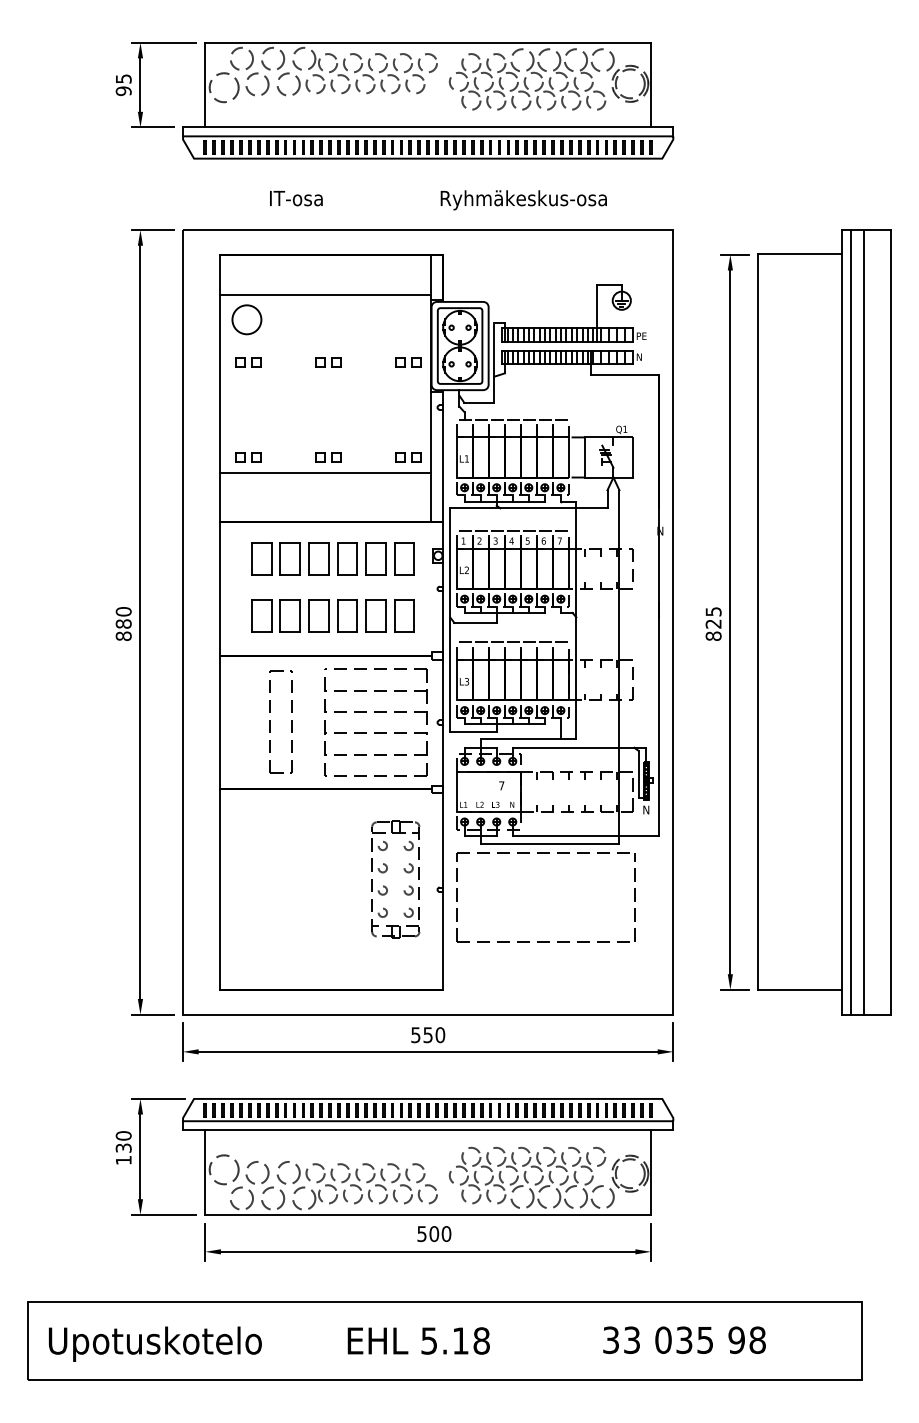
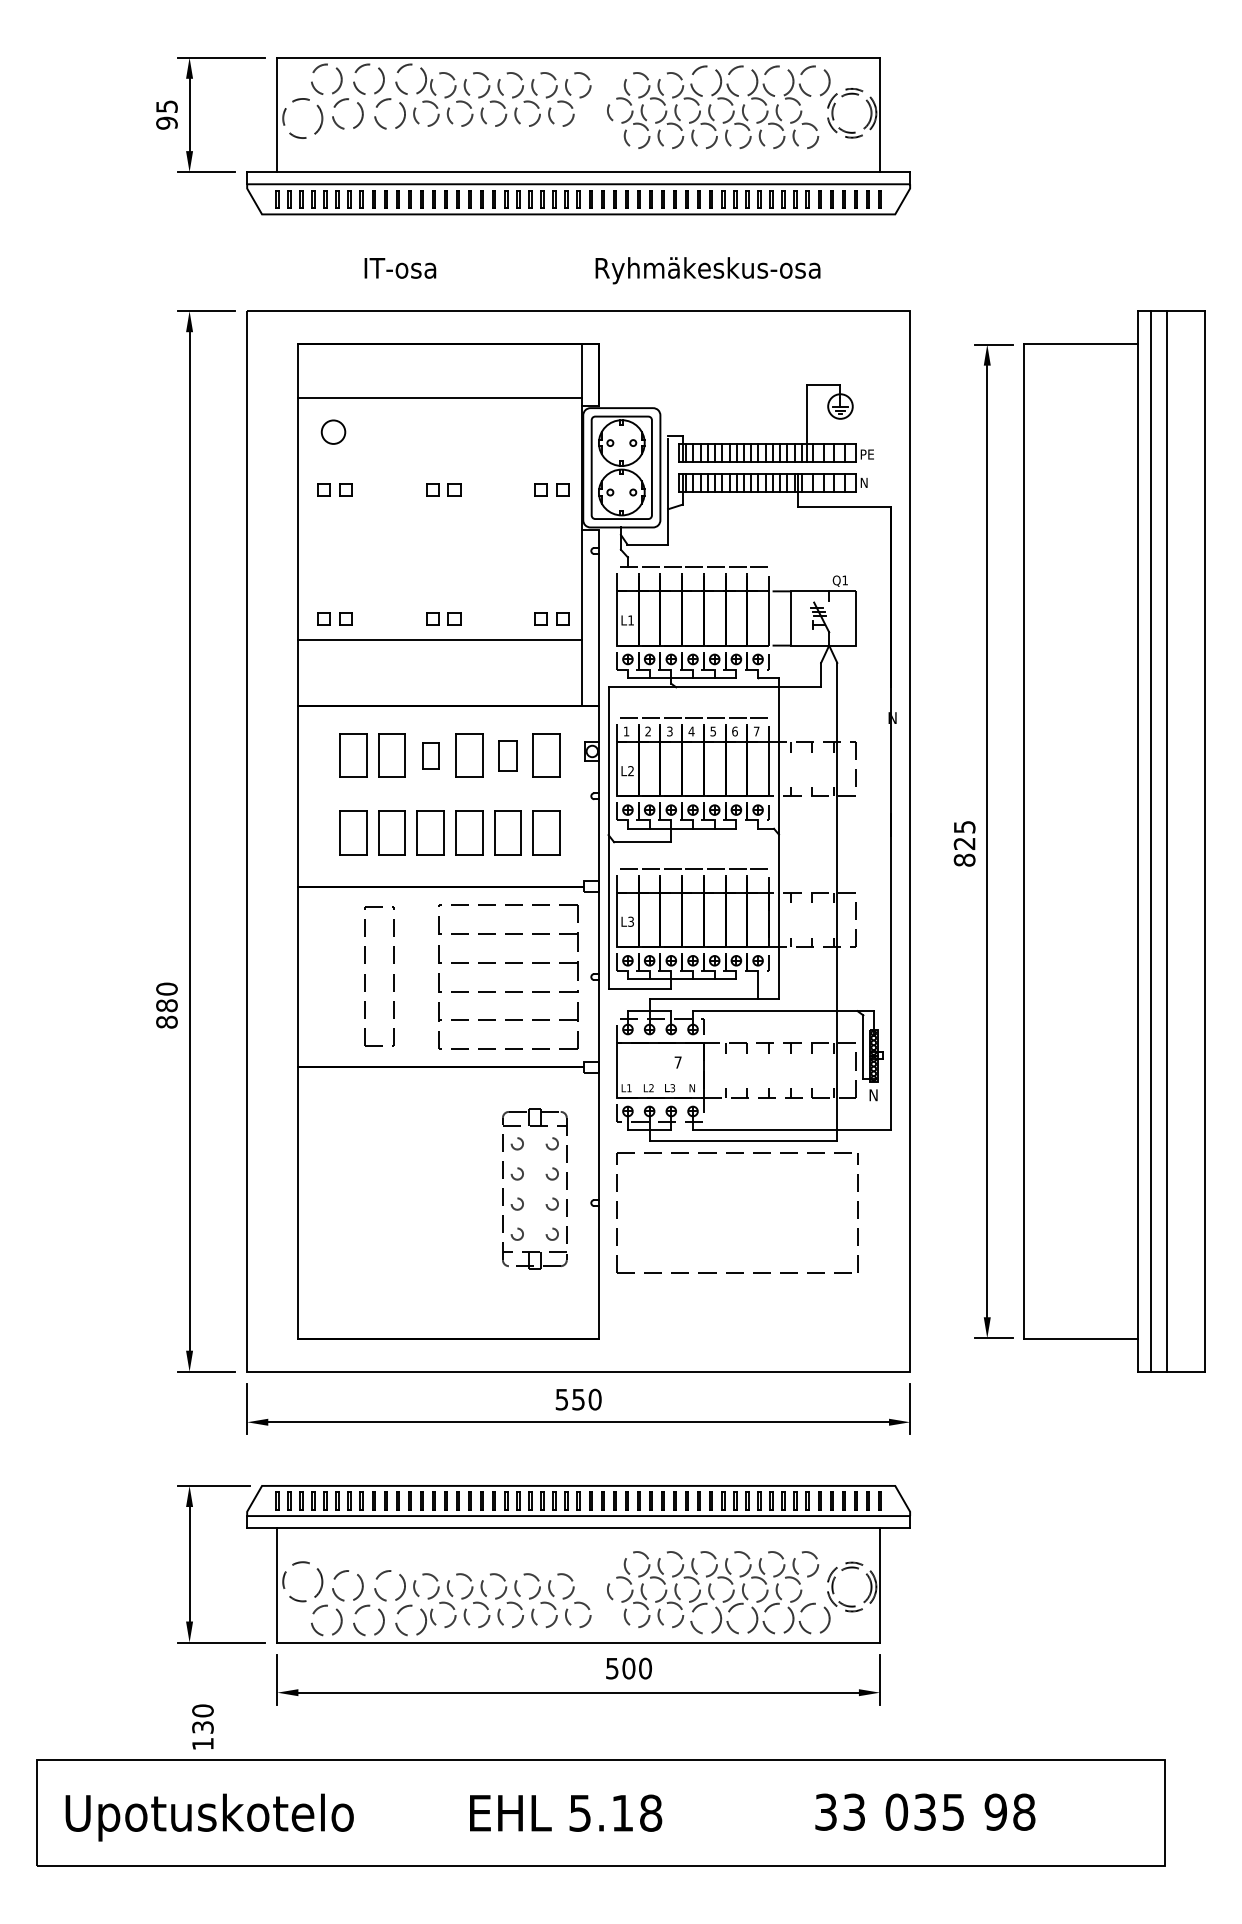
circle: (246, 319) -> (333, 431), size x0.6
part: (318, 558) -> (430, 755), size x0.6
part: (375, 558) -> (507, 755), size x0.7
text: (123, 623) -> (166, 1005), moved
text: (123, 1147) -> (202, 1726), moved
text: (433, 1233) -> (628, 1668), moved

